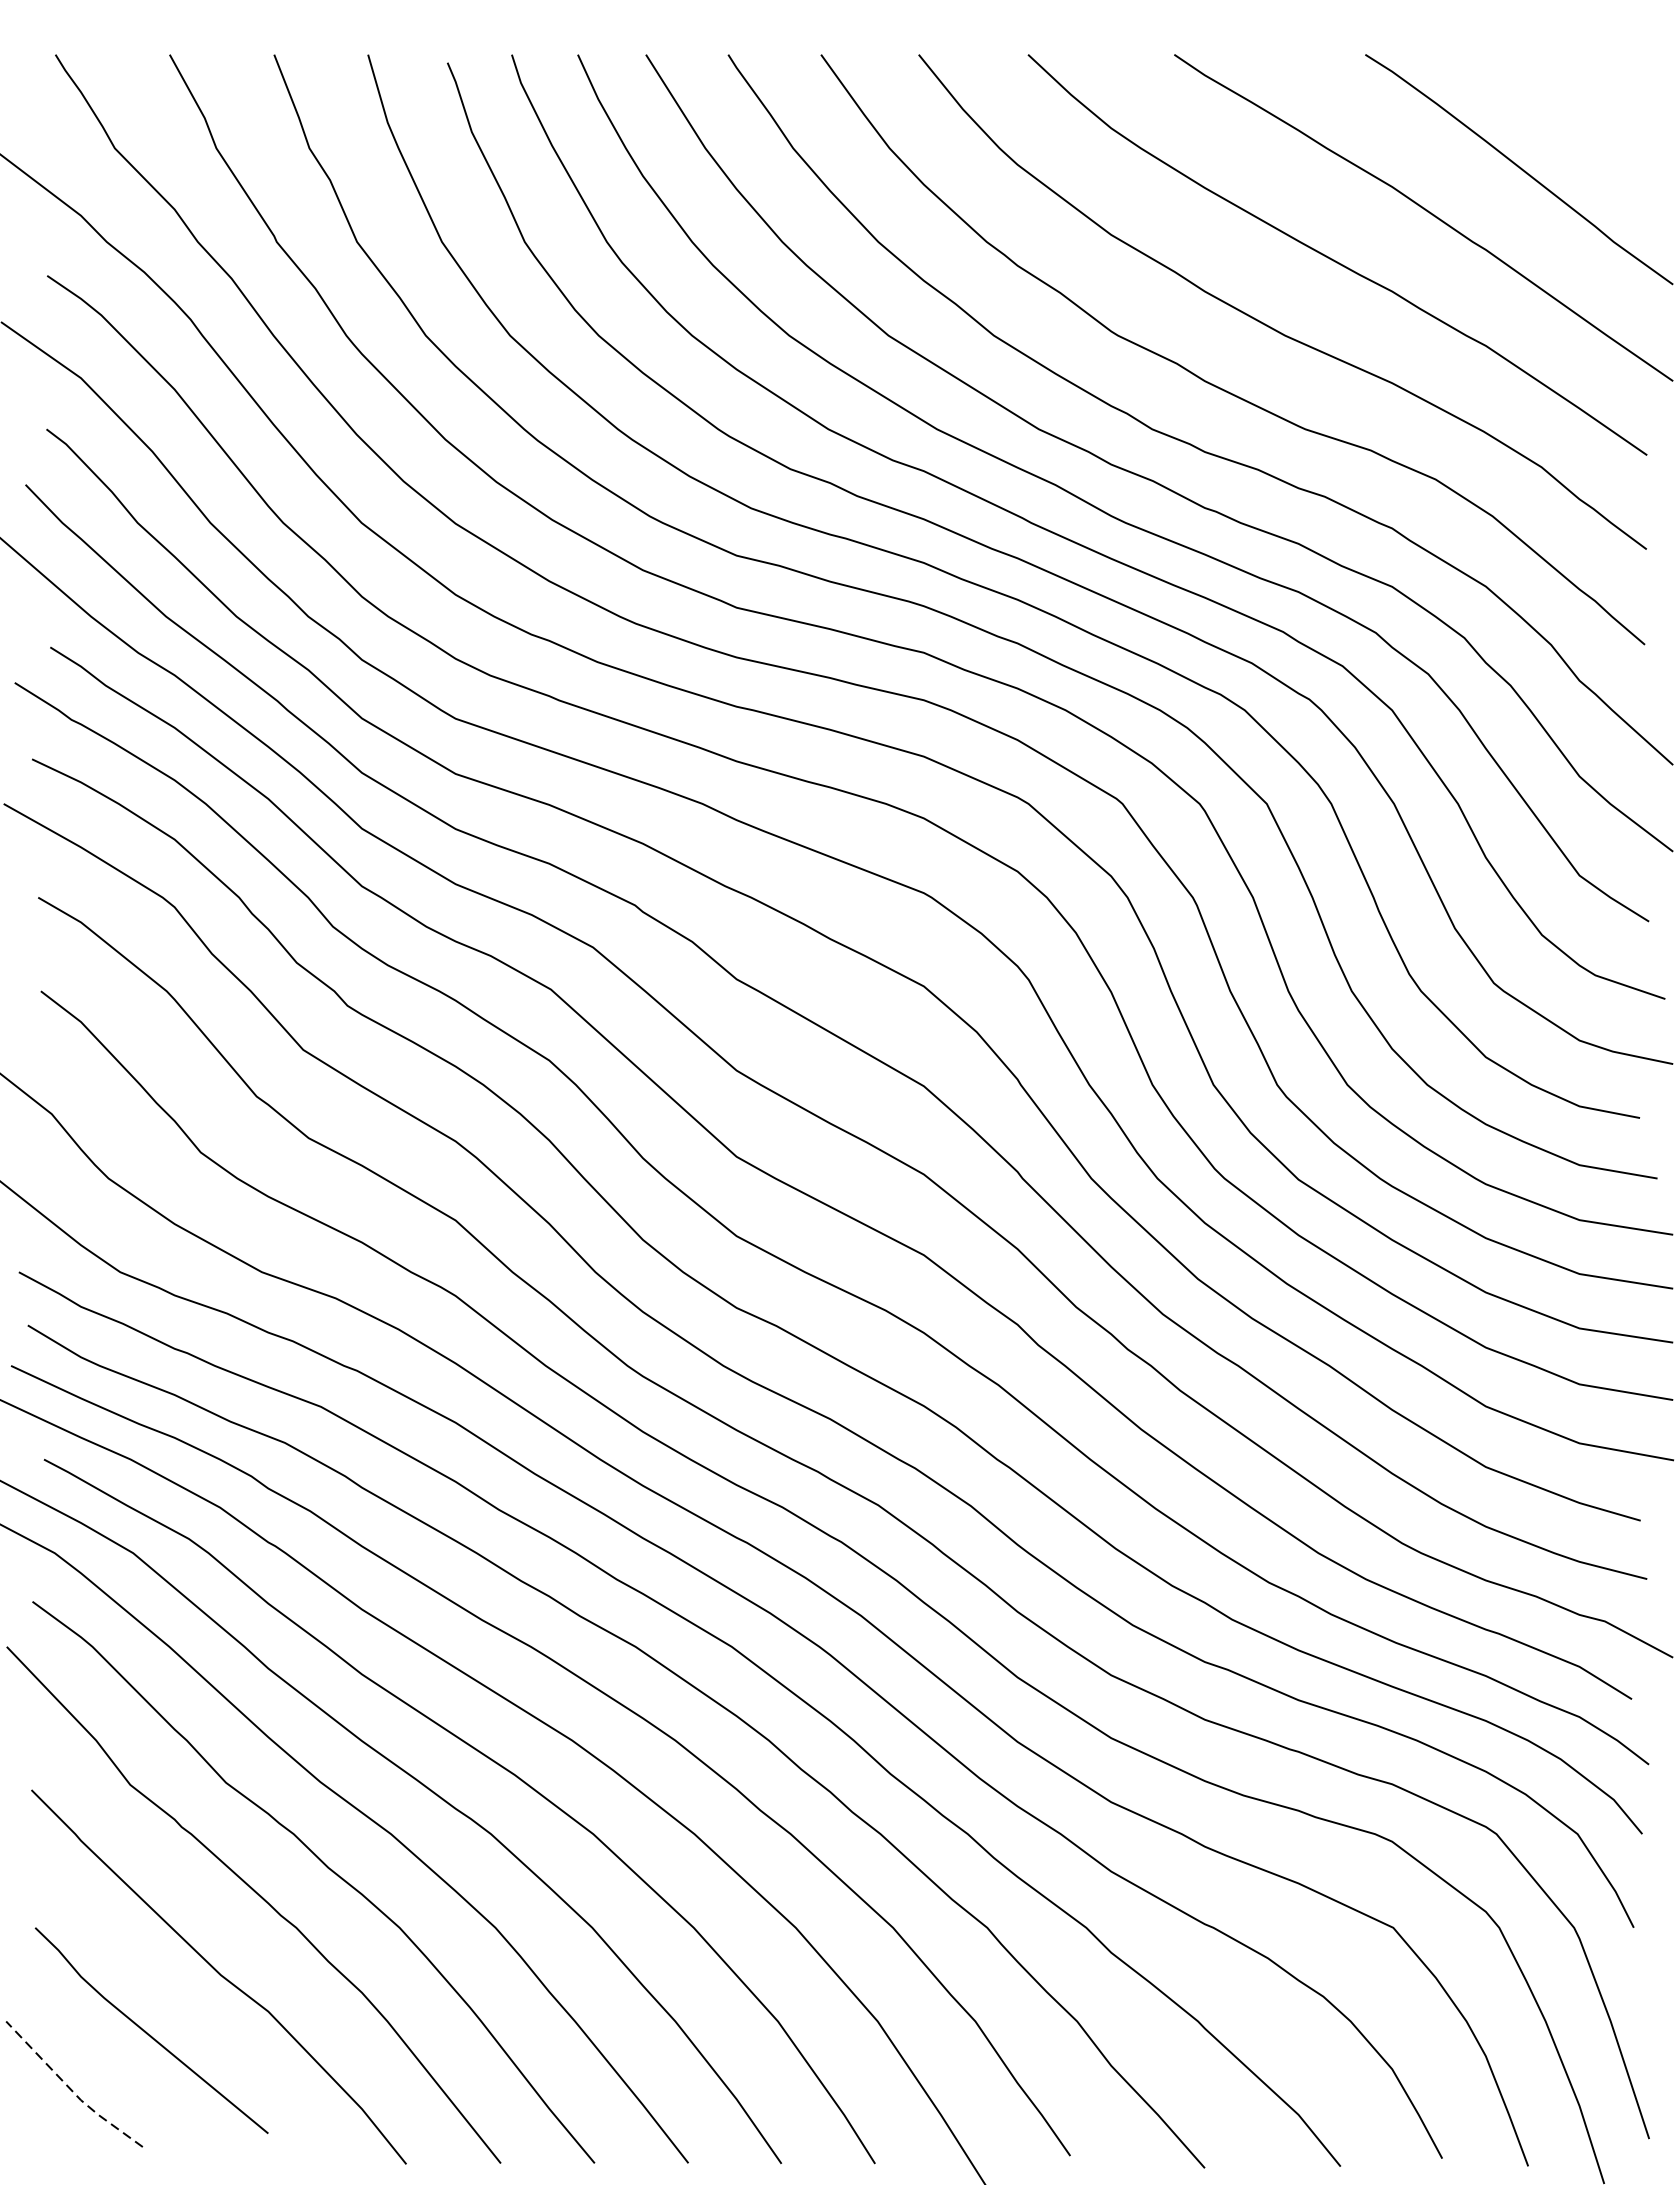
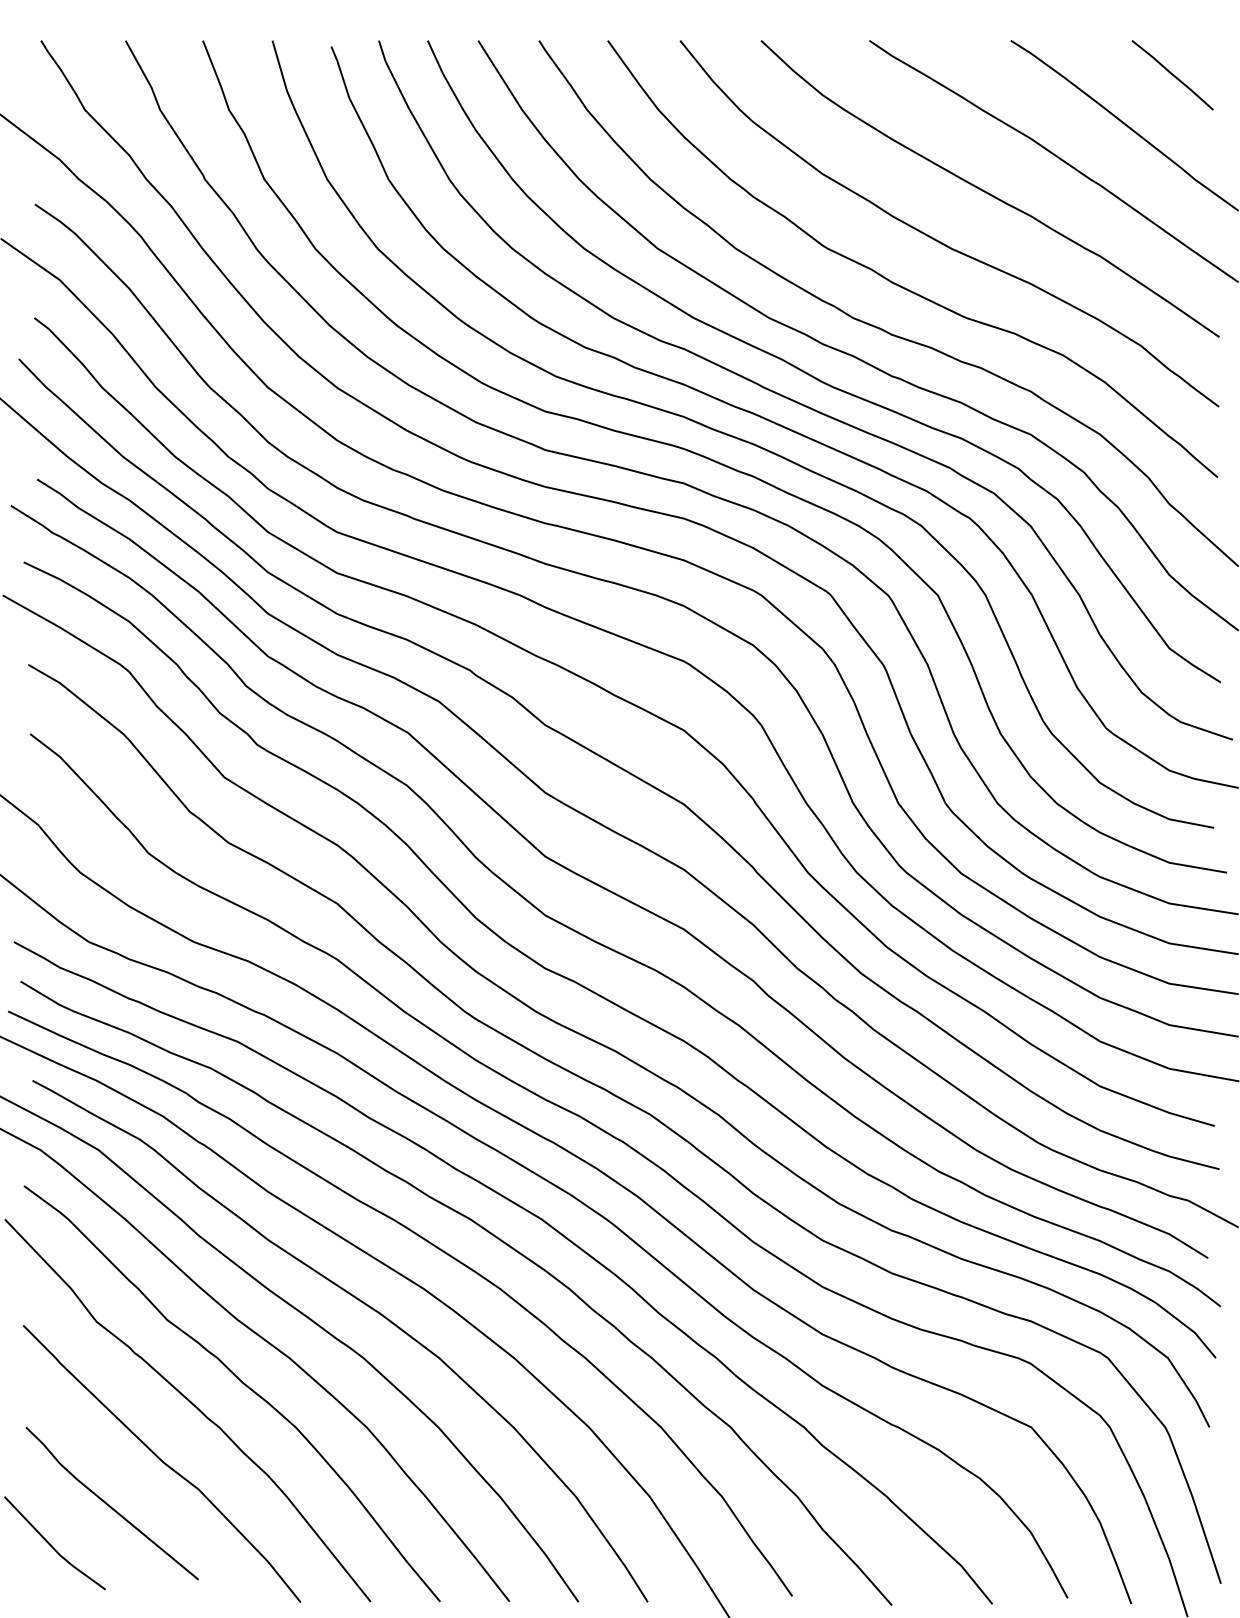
line: (1583, 101) -> (1172, 75), added
line: (72, 2089) -> (53, 1547), dashed -> solid

